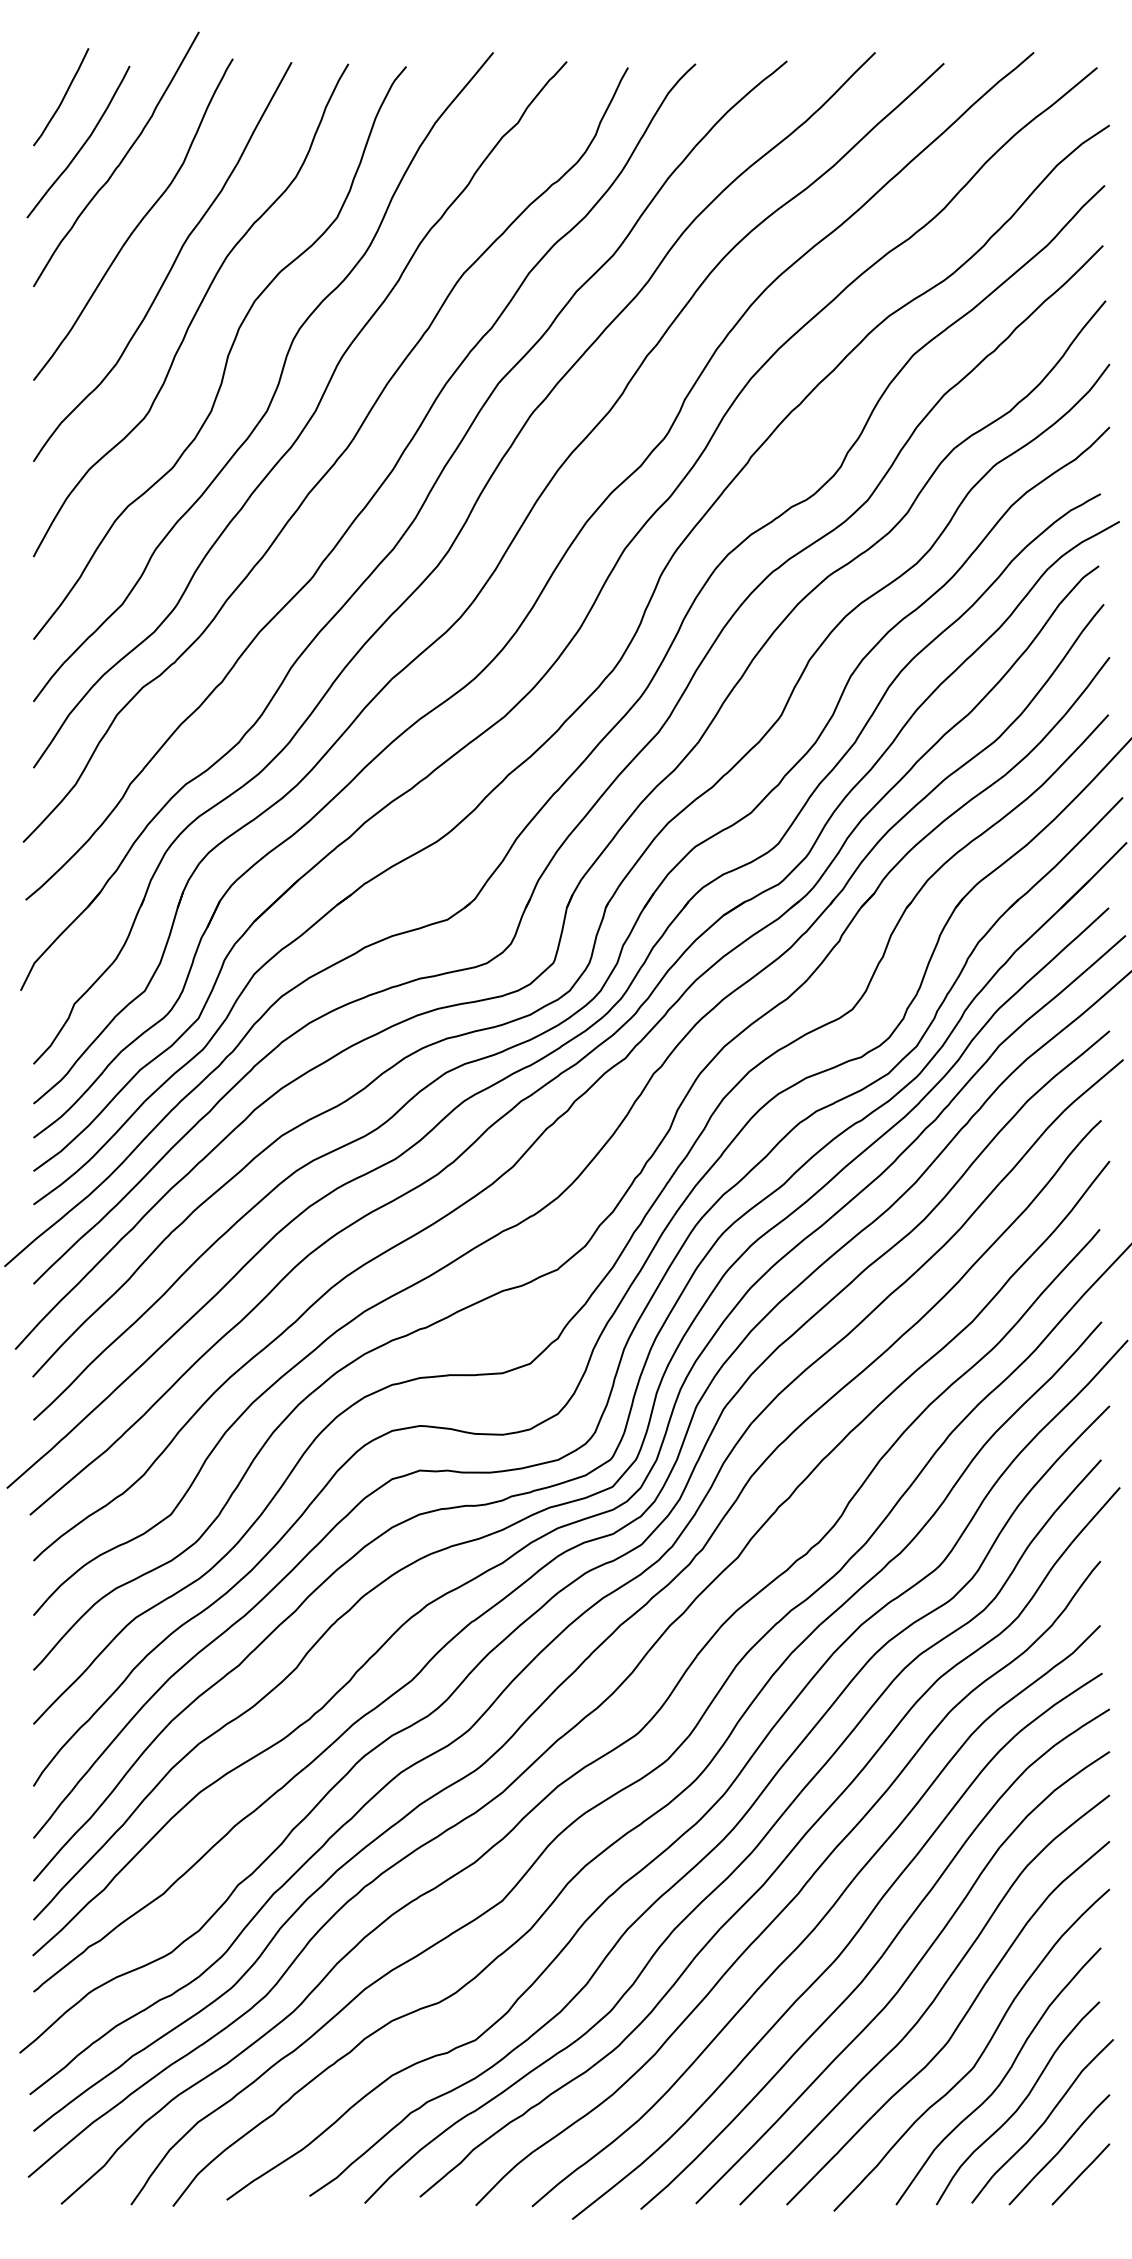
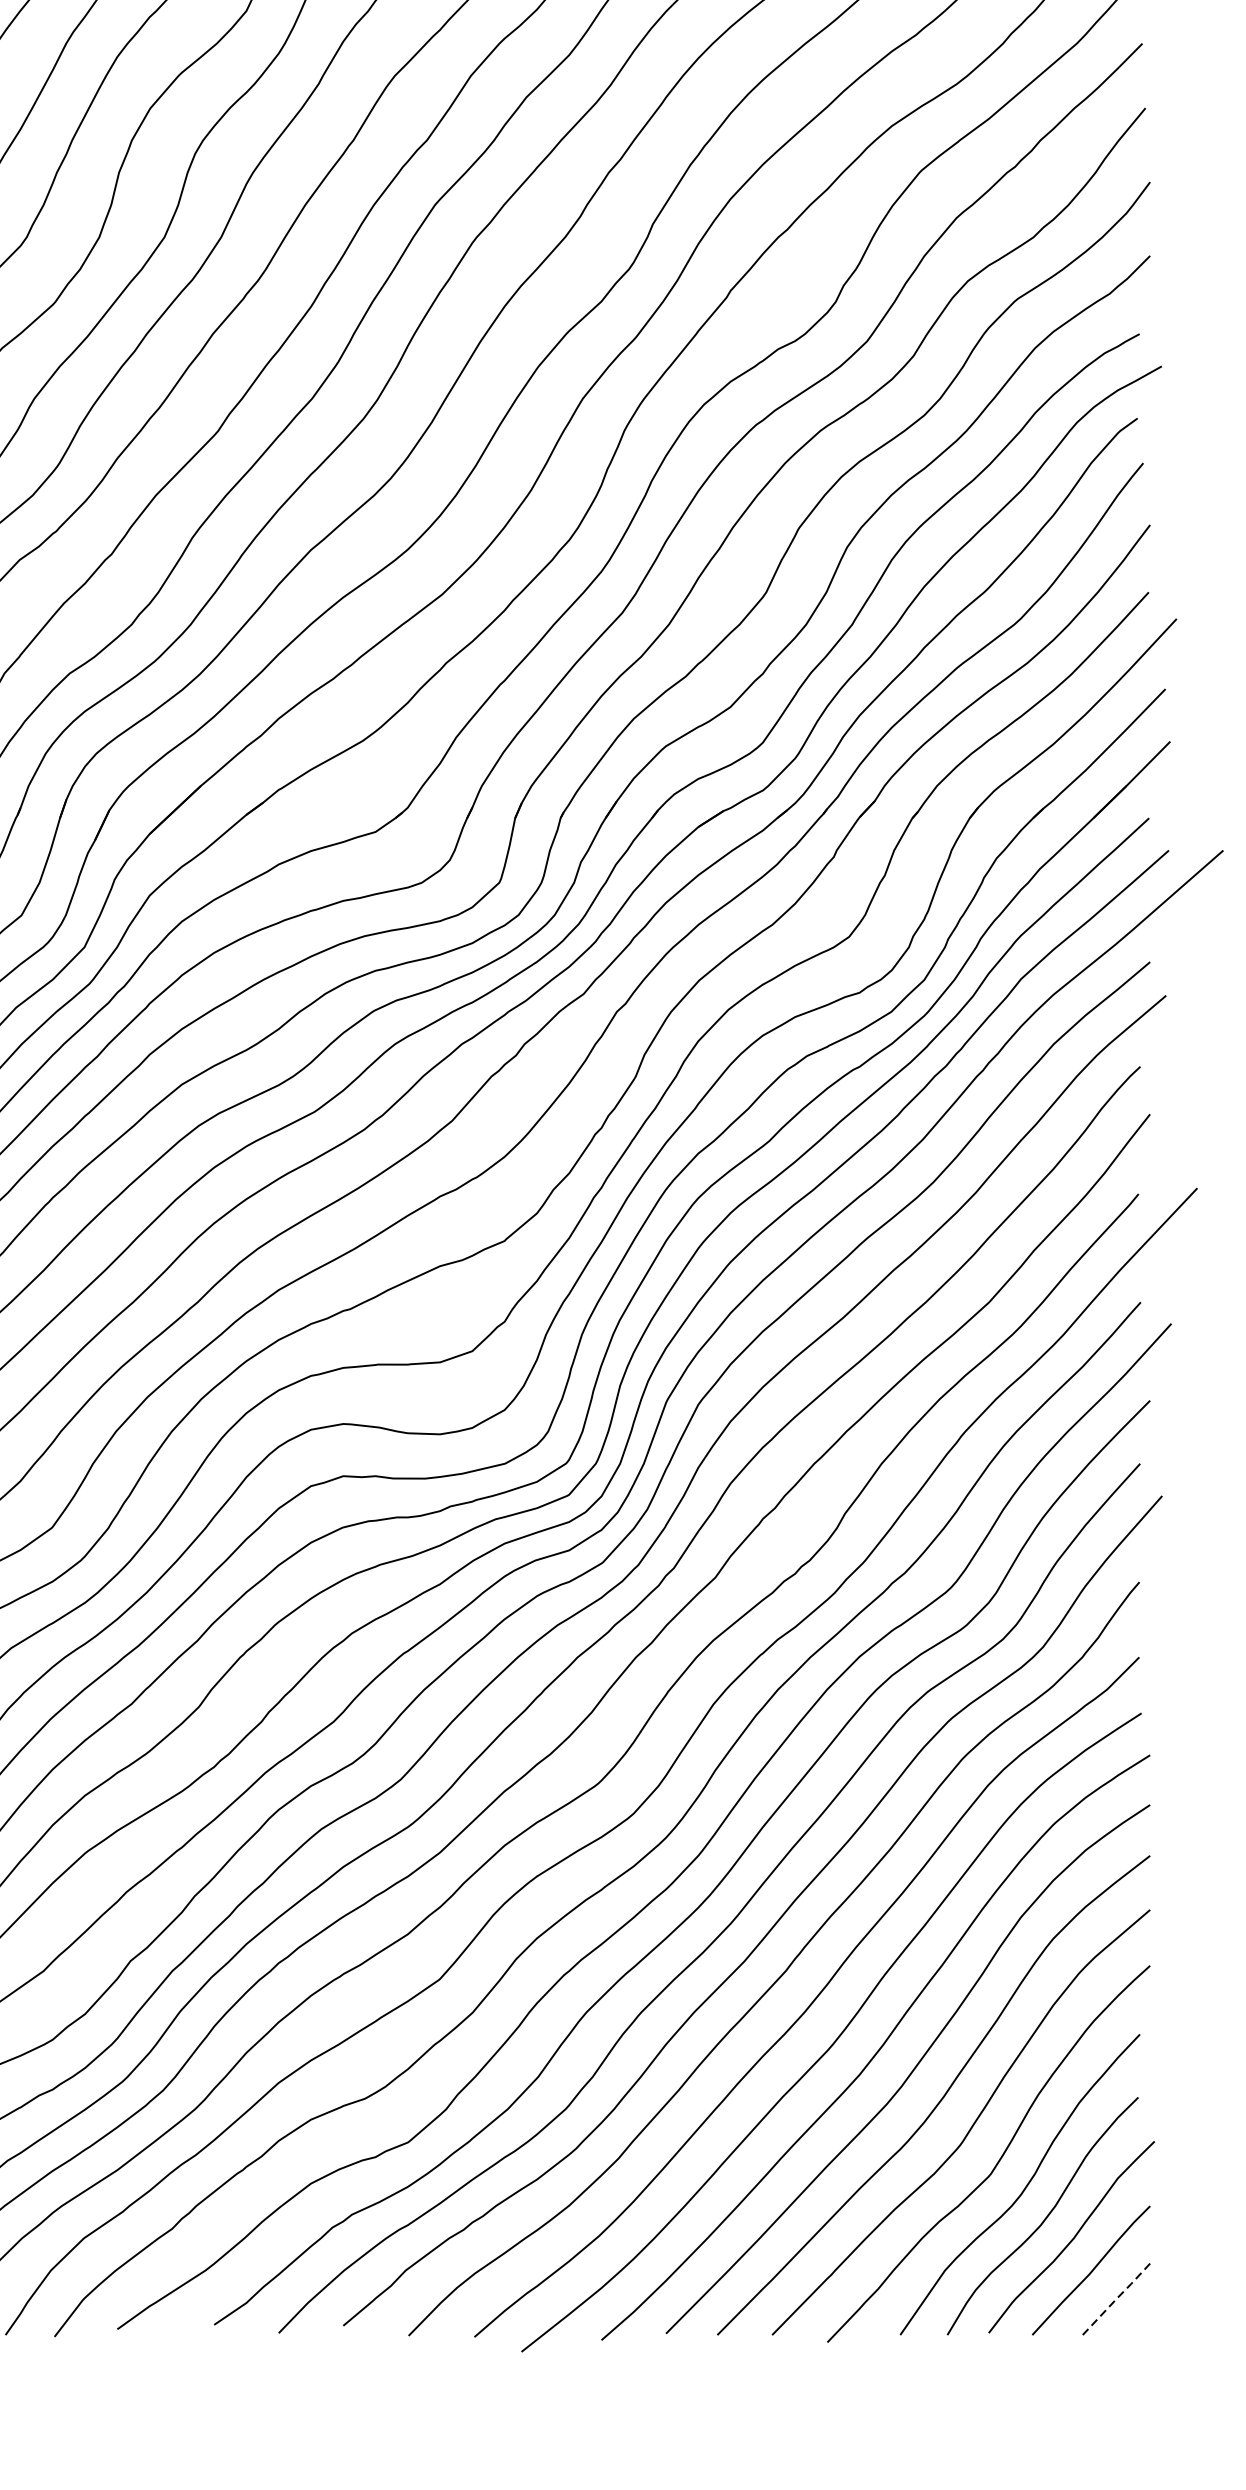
line: (1081, 2173) -> (1117, 2298), solid -> dashed

